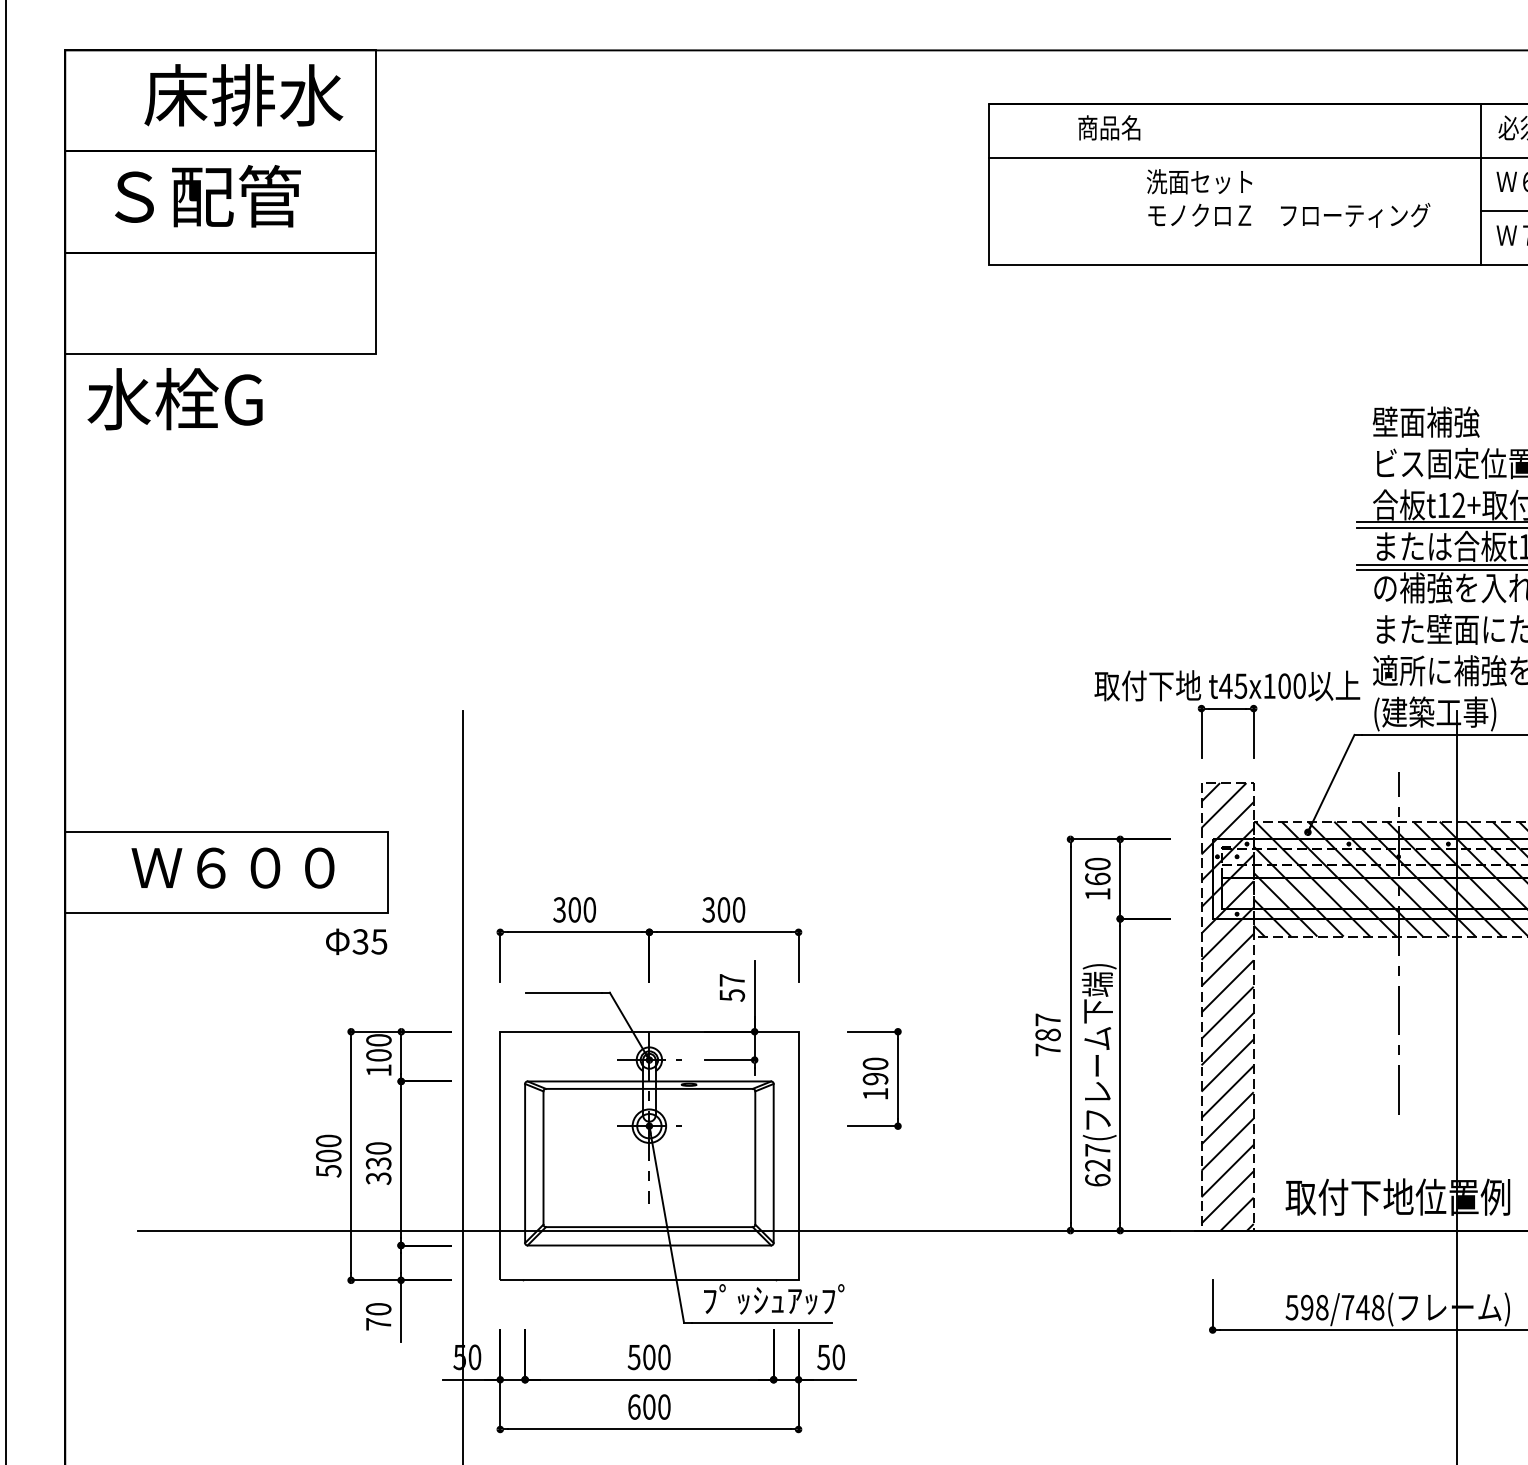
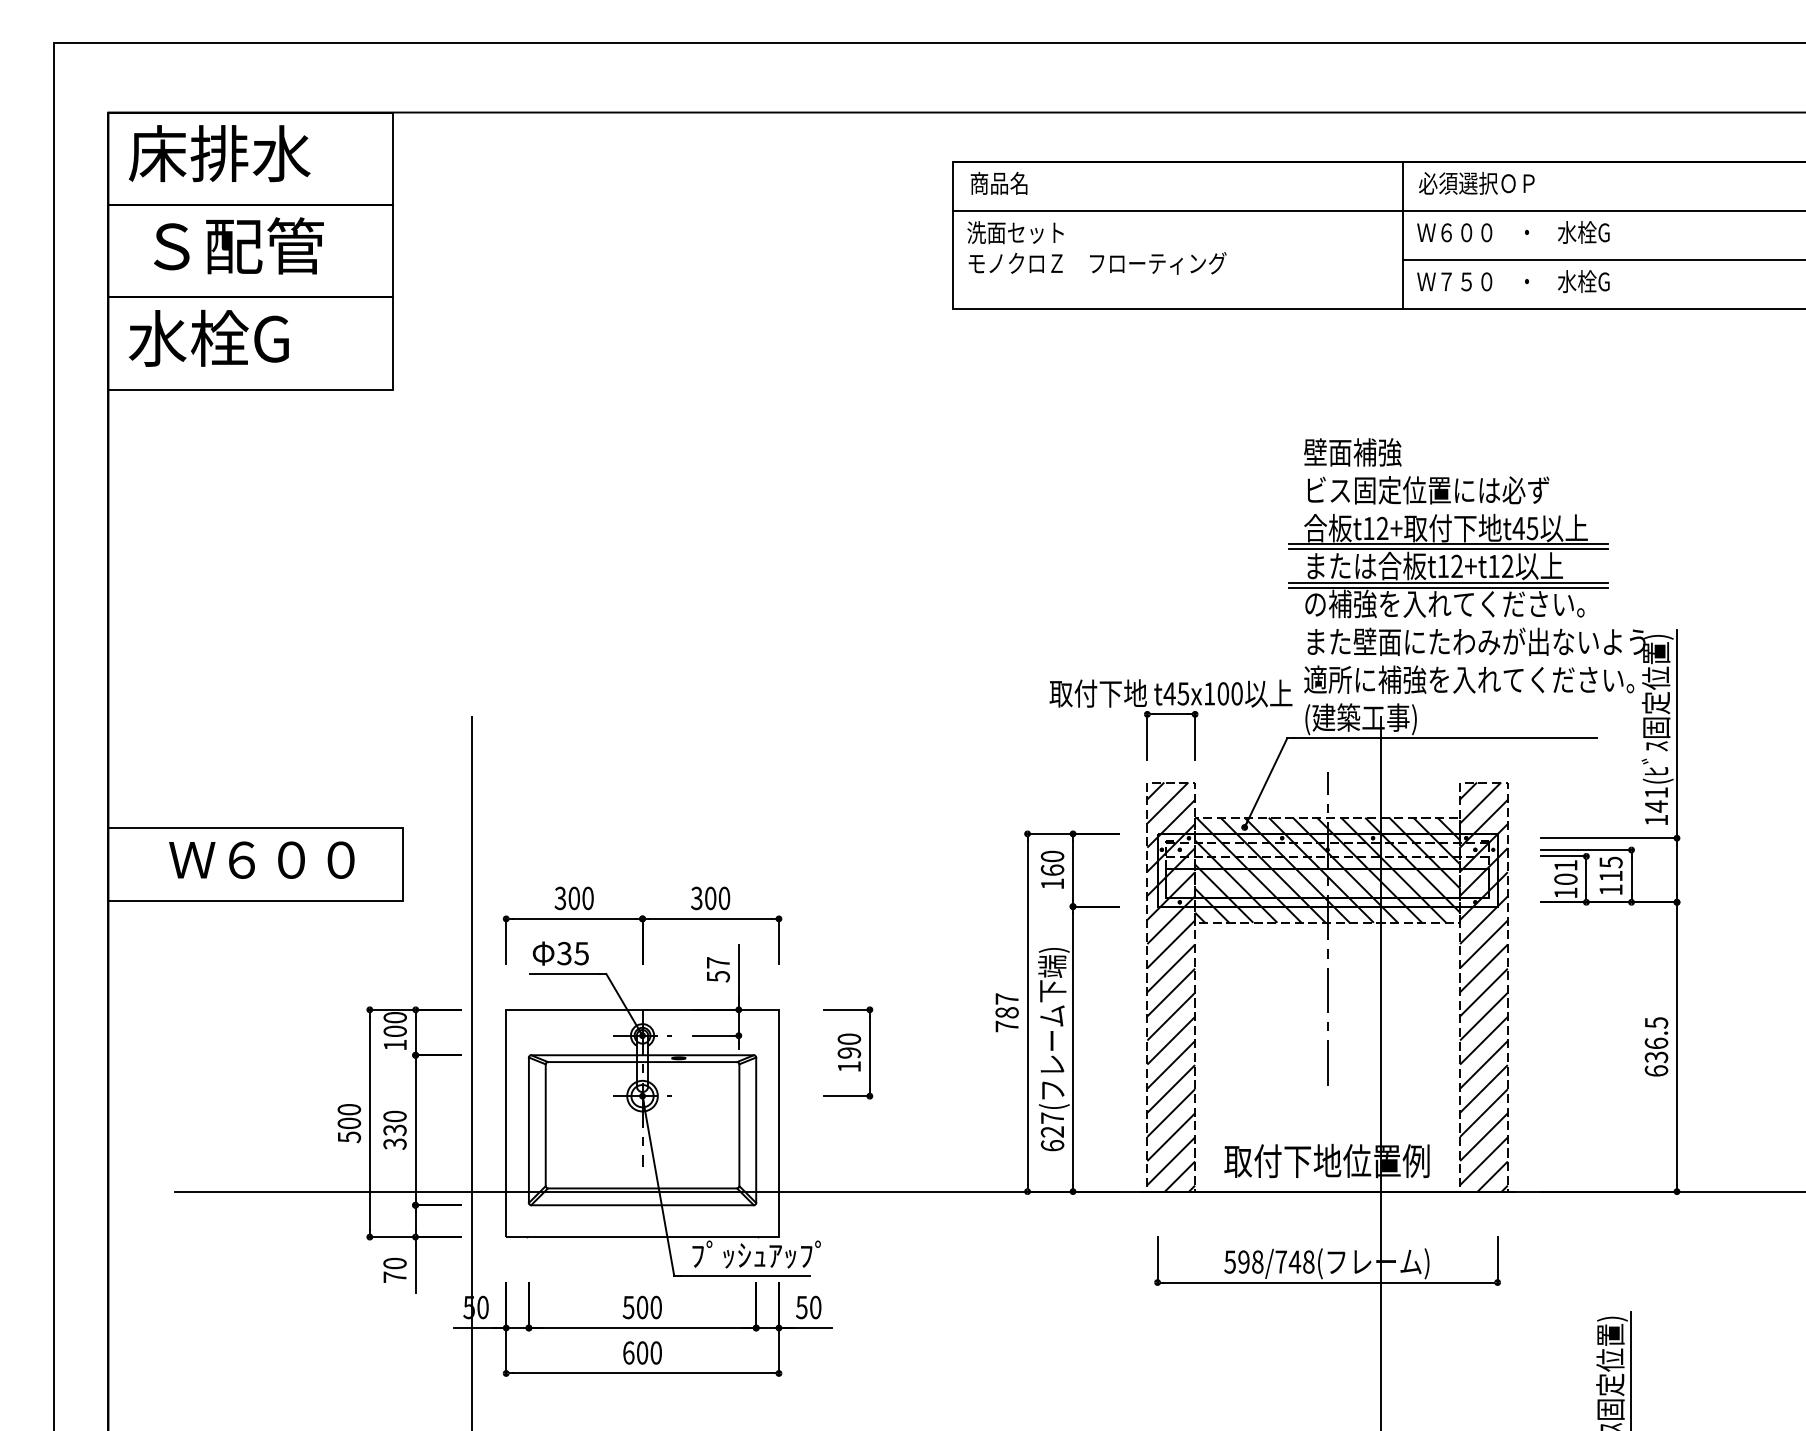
text: (243, 95) -> (219, 153), moved
text: (1108, 126) -> (998, 182), moved
text: (1288, 198) -> (1096, 247), moved
text: (174, 398) -> (208, 337), moved
text: (356, 941) -> (560, 953), moved

